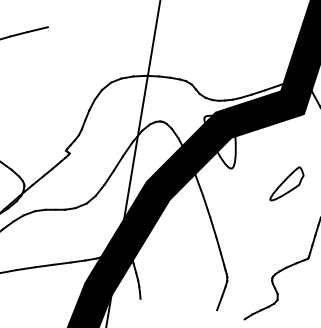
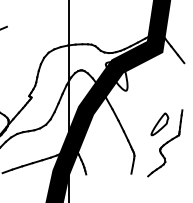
part: (286, 184) -> (159, 124), moved

